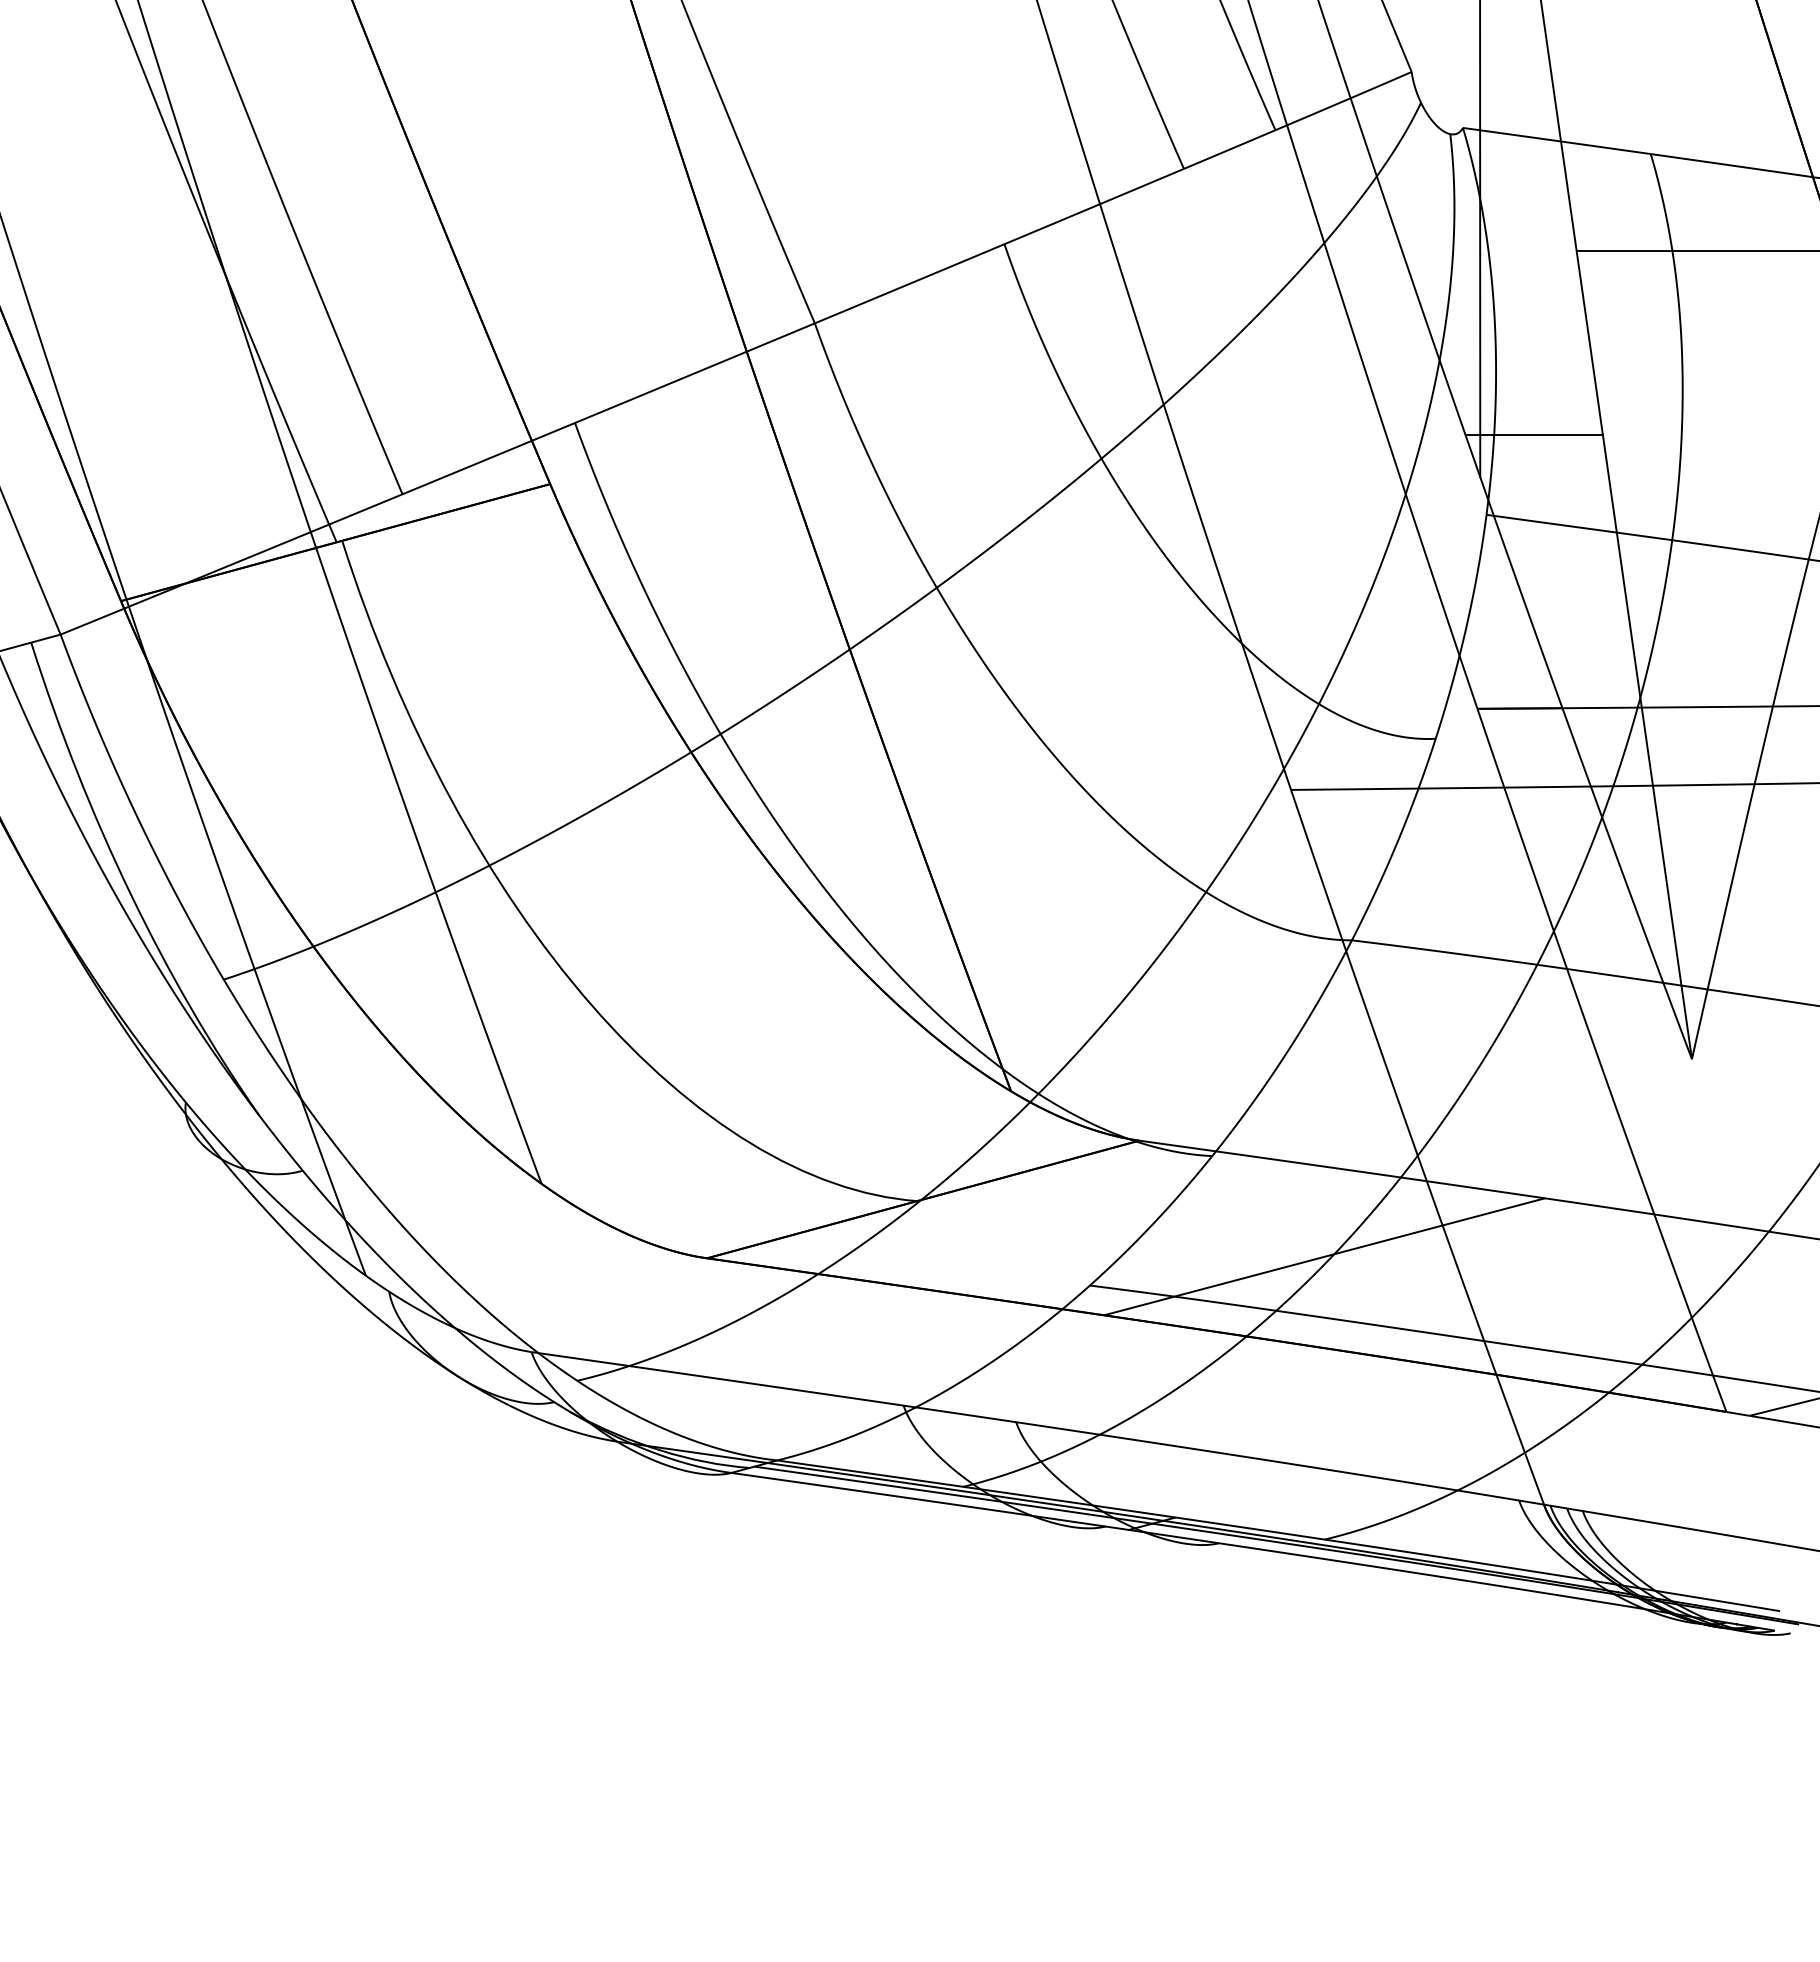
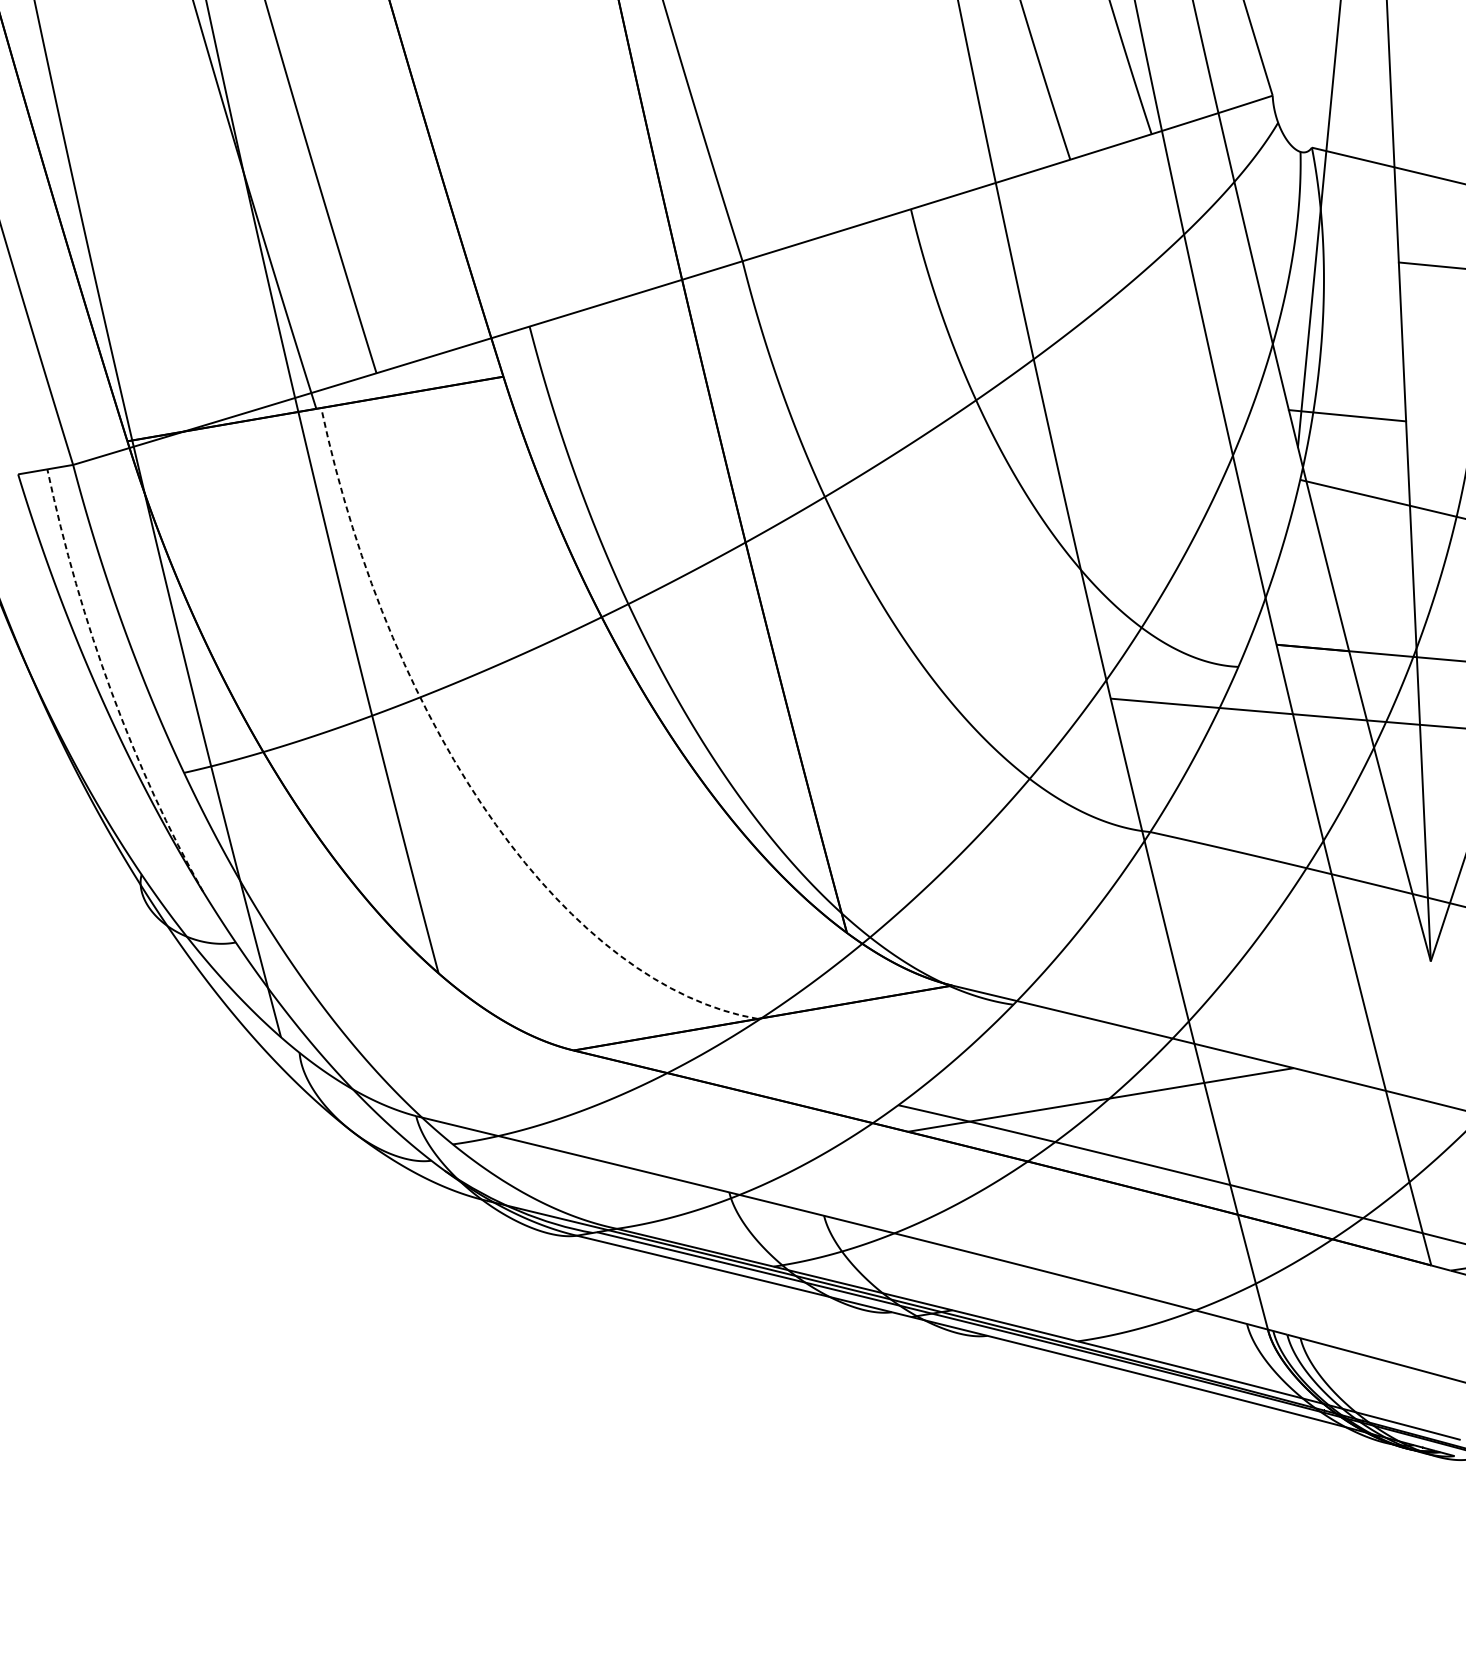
arc: (127, 887) -> (109, 686), solid -> dashed
arc: (549, 952) -> (464, 776), solid -> dashed

